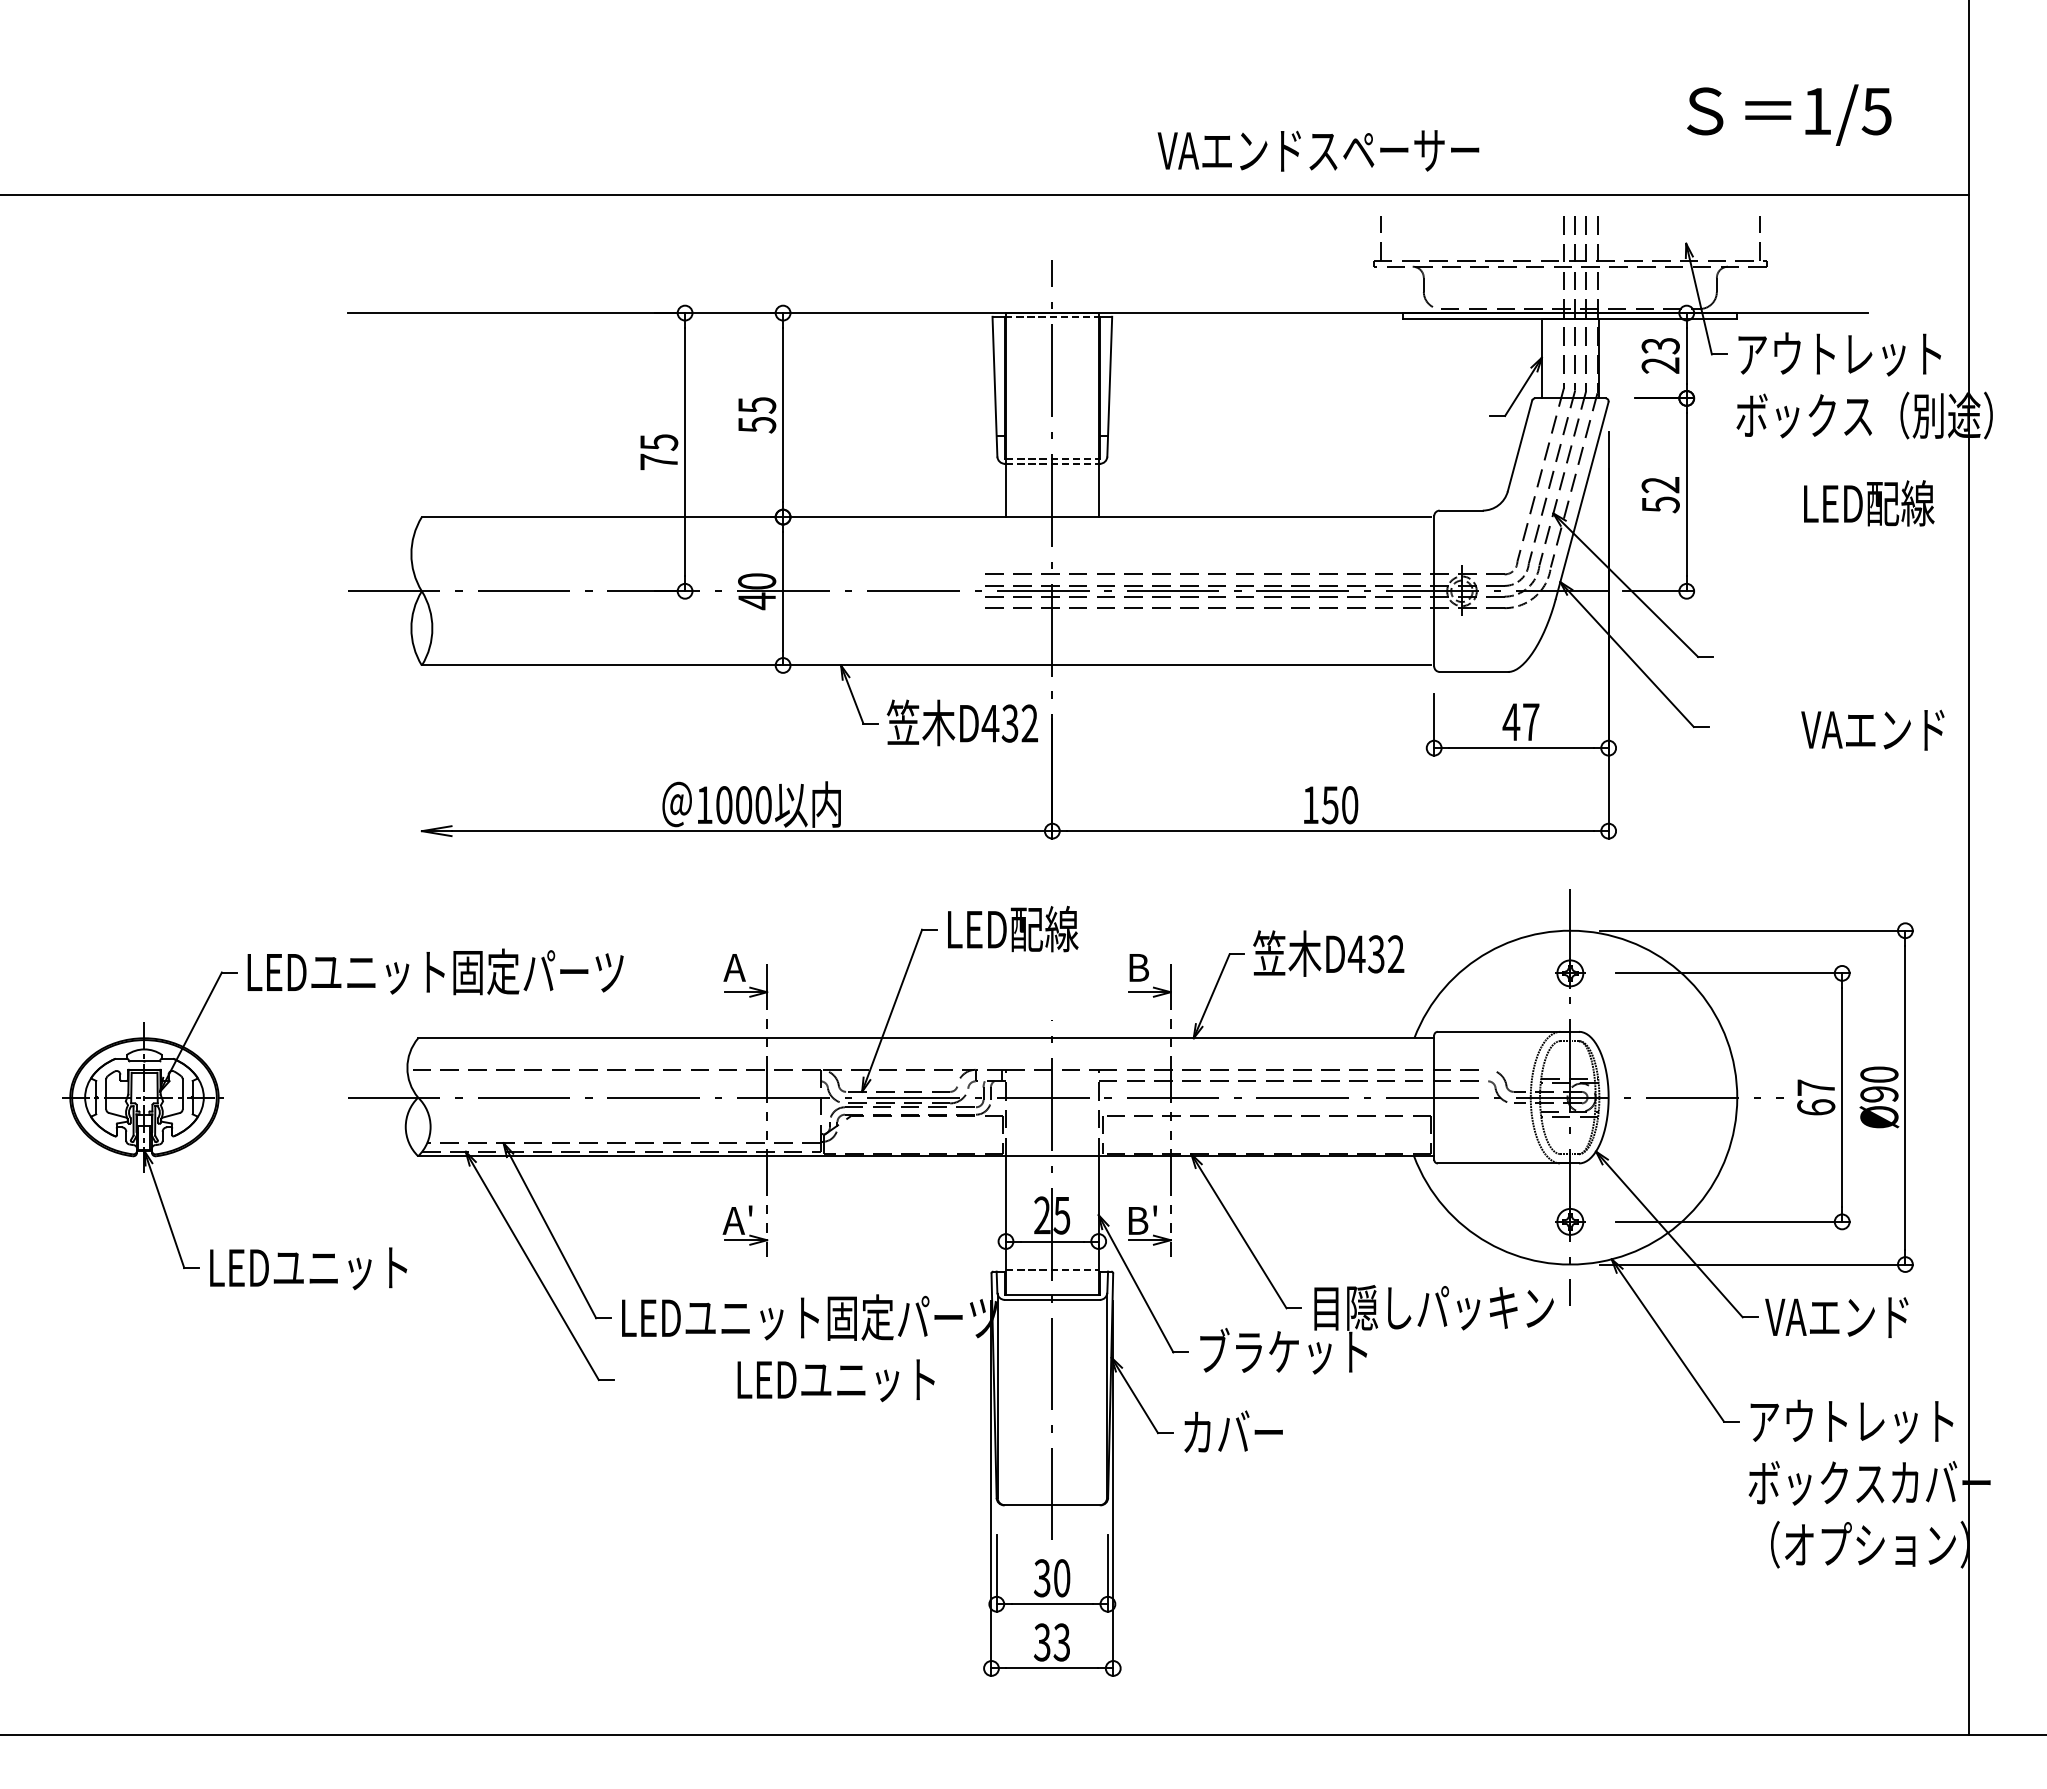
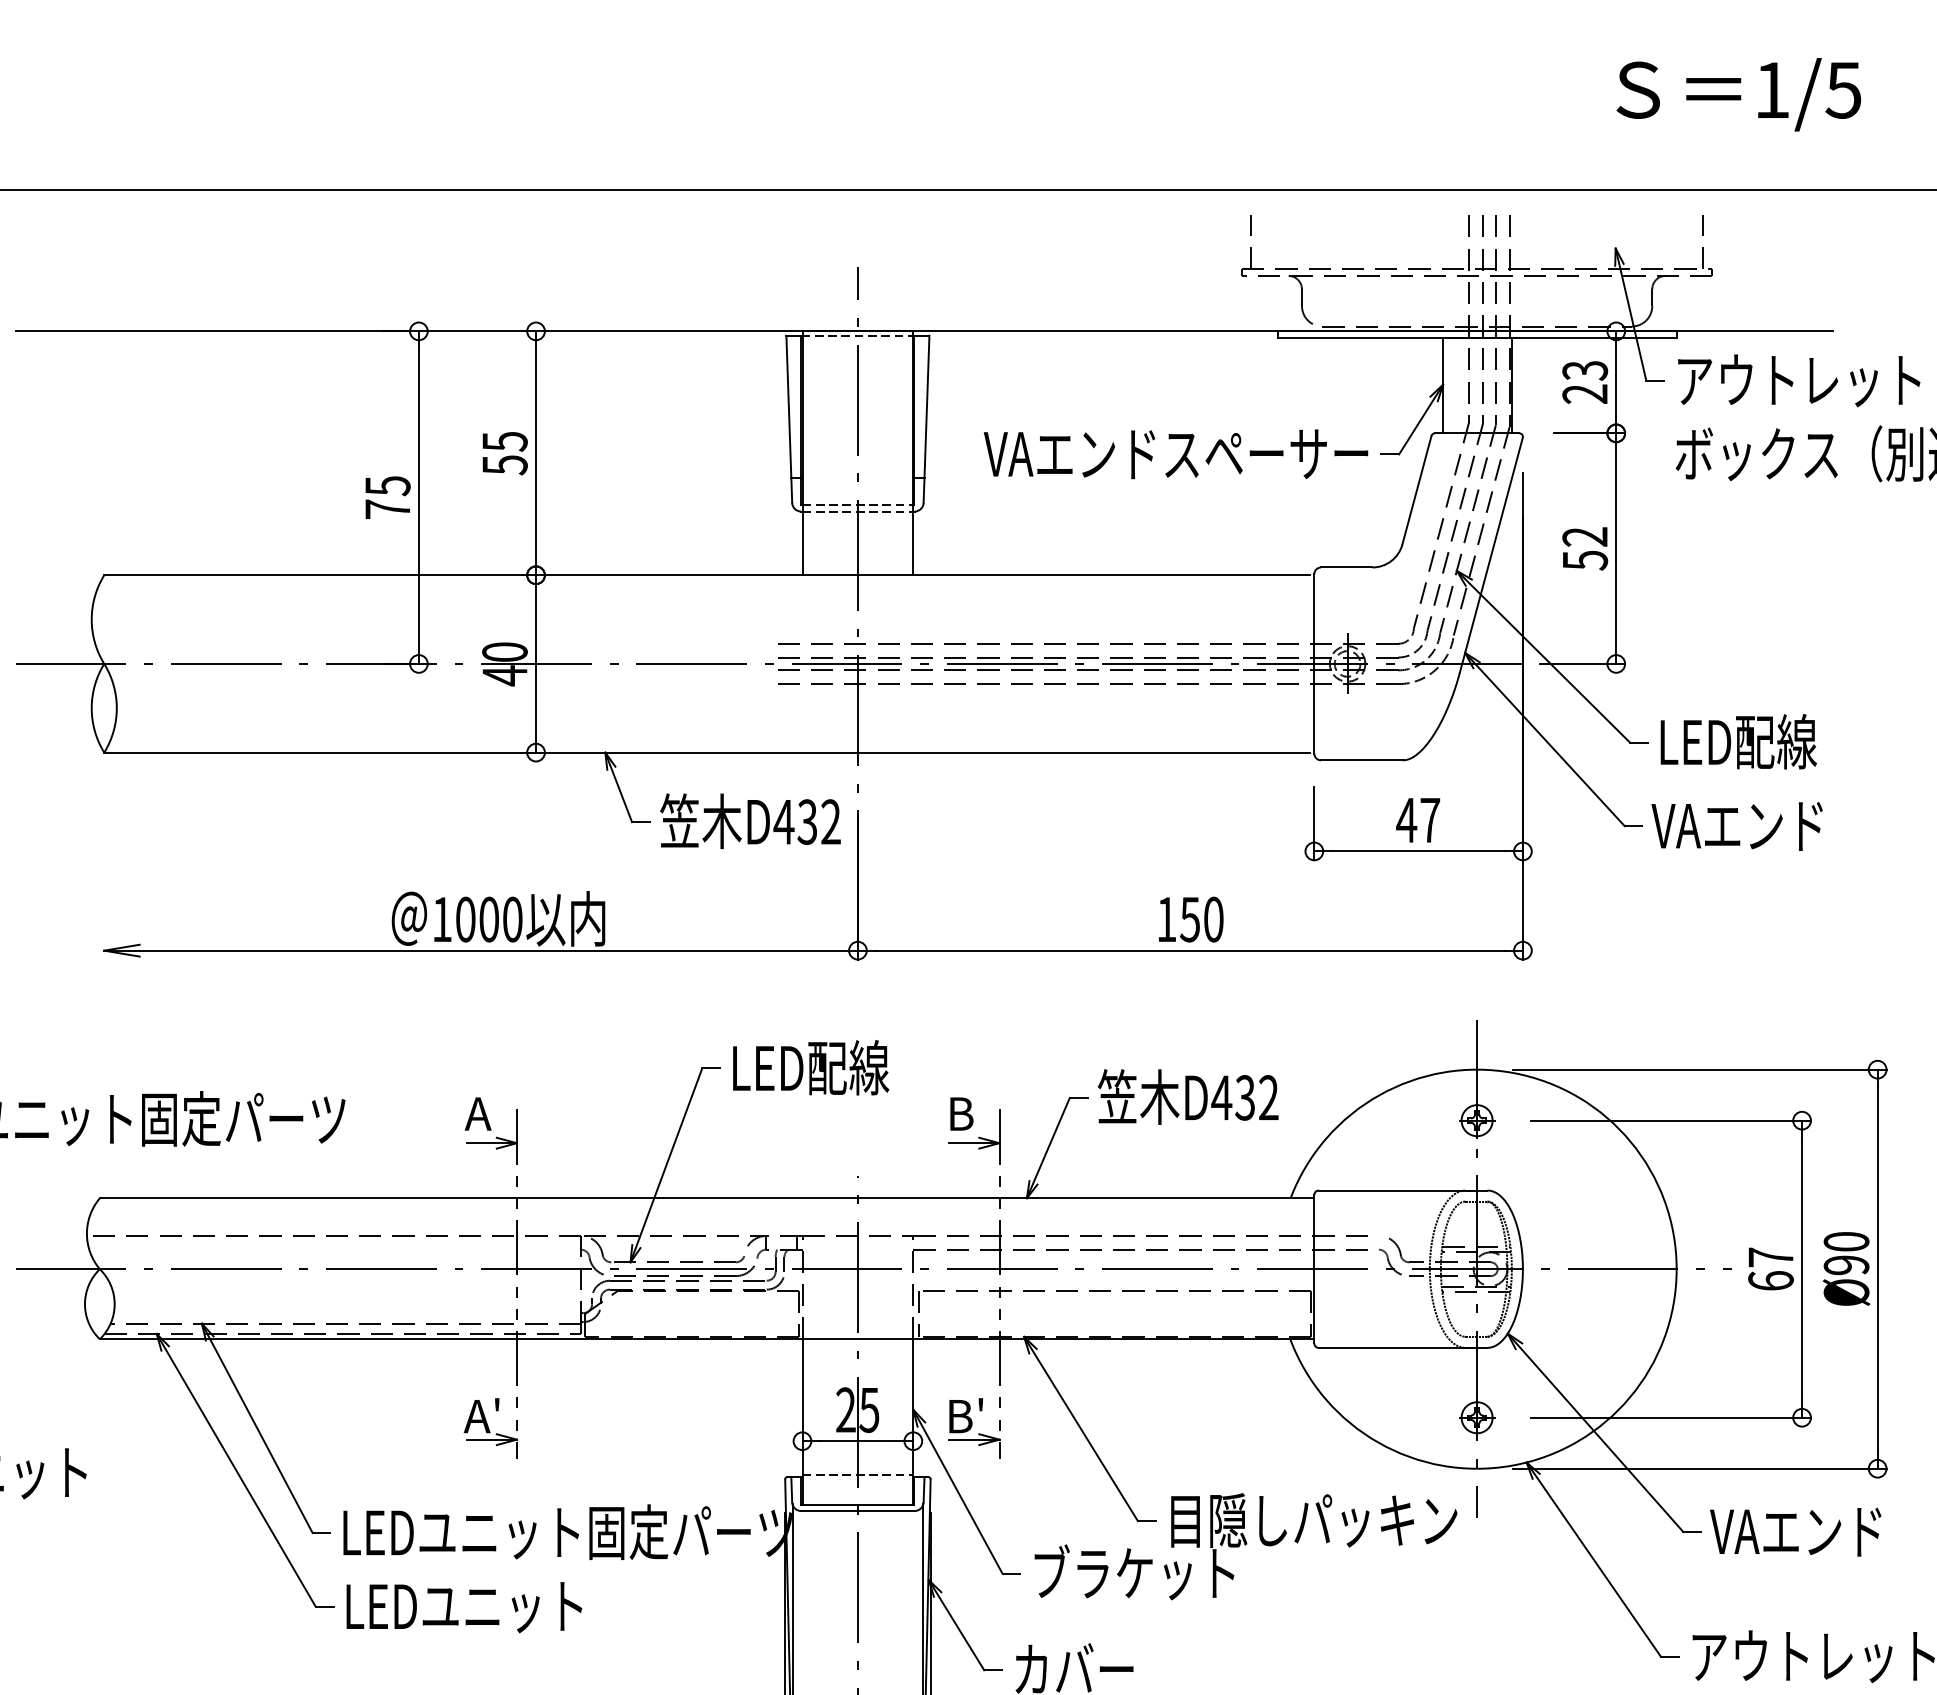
text: (1318, 150) -> (1176, 453), moved
text: (1869, 503) -> (1739, 741), moved
text: (1872, 729) -> (1736, 825), moved
text: (835, 1380) -> (463, 1607), moved

